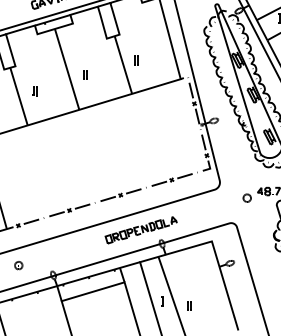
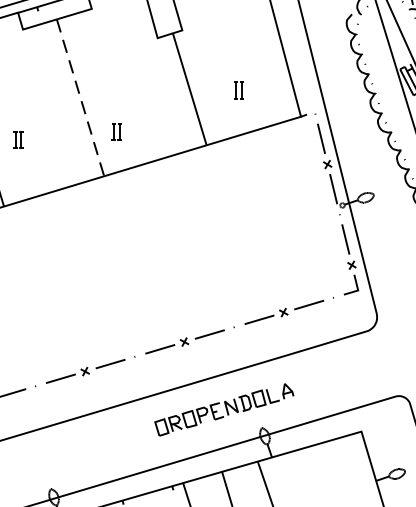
part: (136, 60) -> (238, 90), moved
line: (67, 70) -> (81, 99), solid -> dashed
part: (85, 74) -> (116, 130), moved

